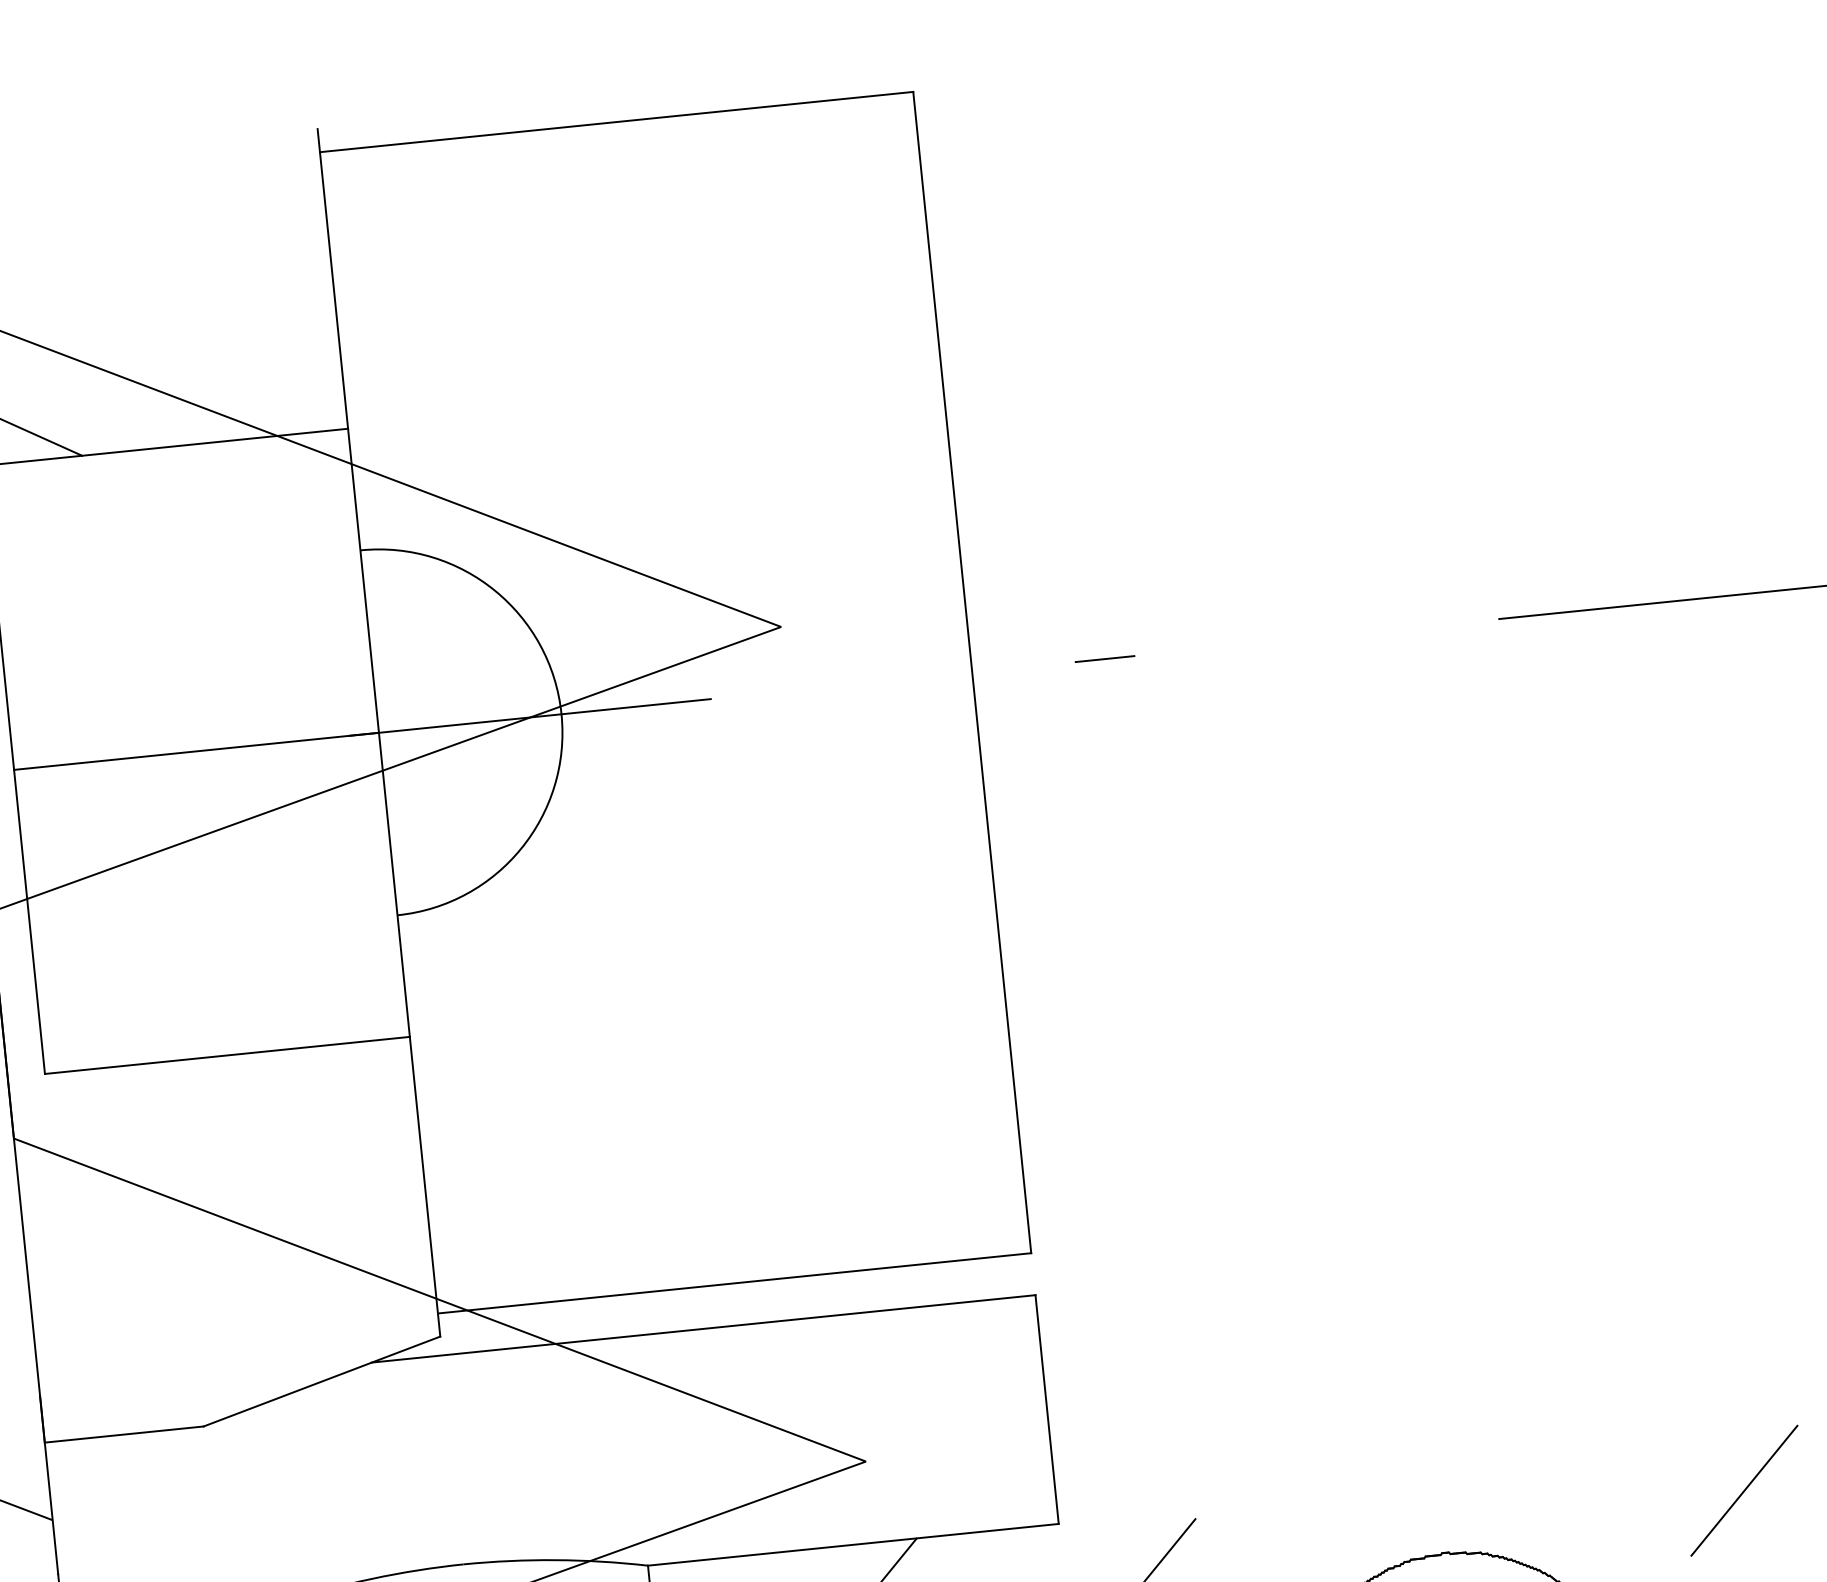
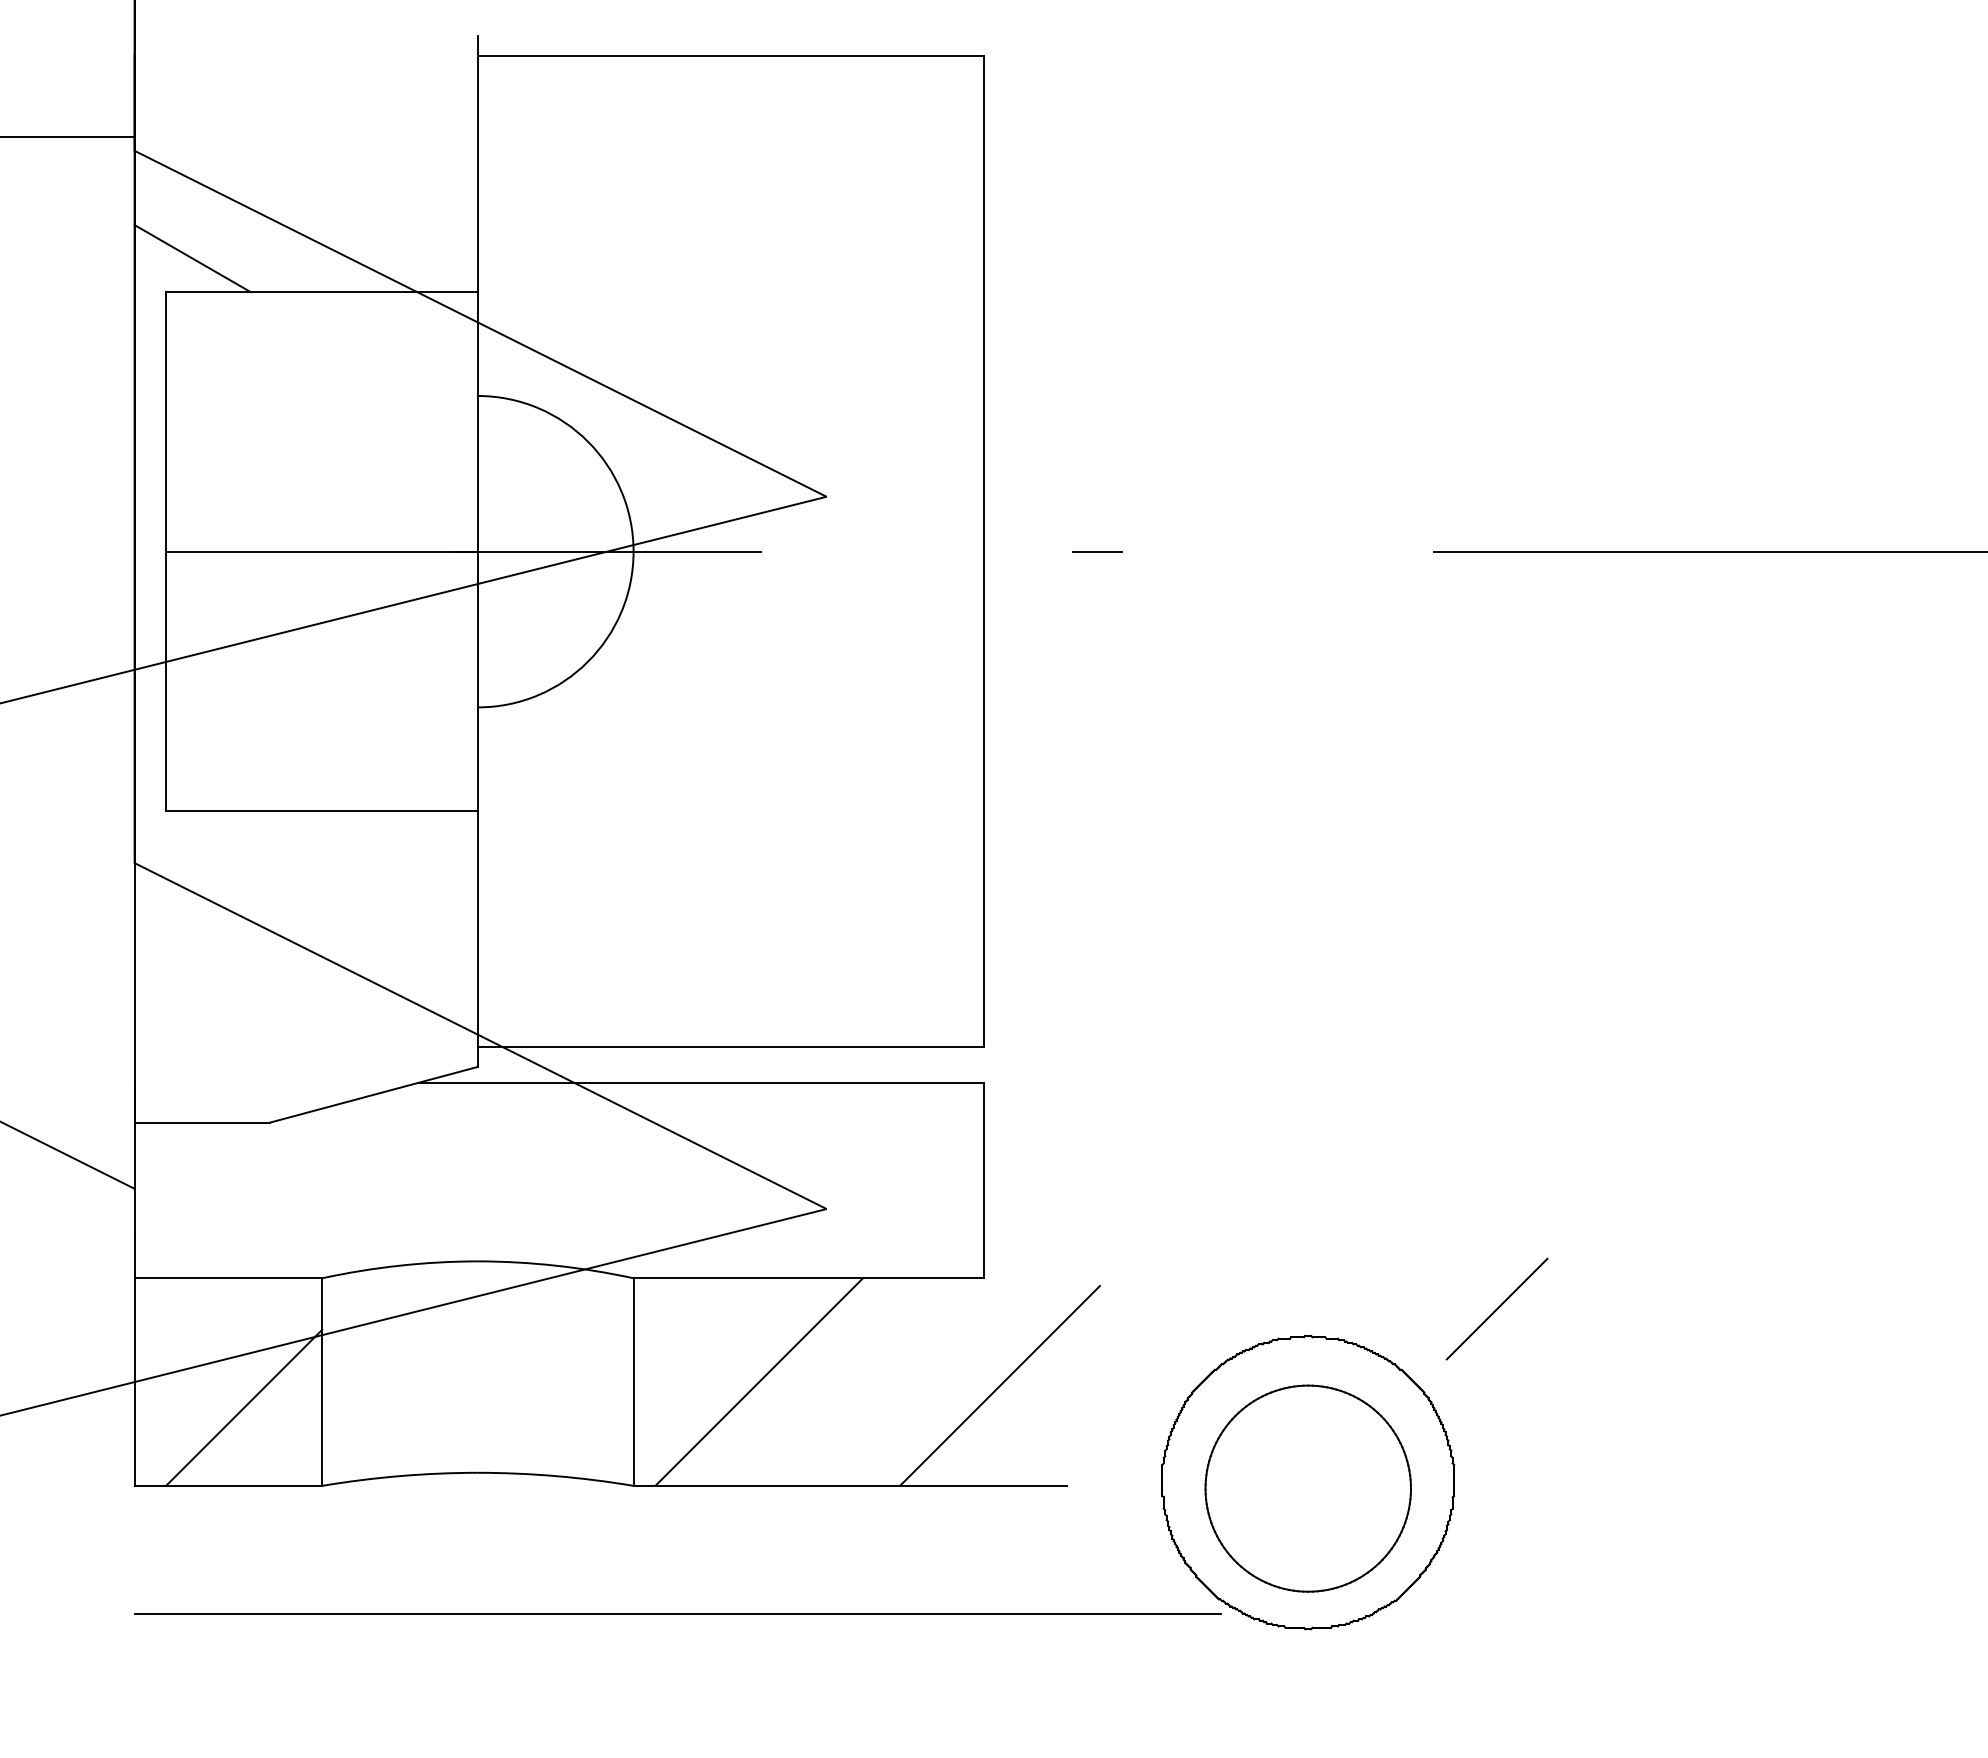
line: (1743, 1490) -> (1496, 1308), moved

